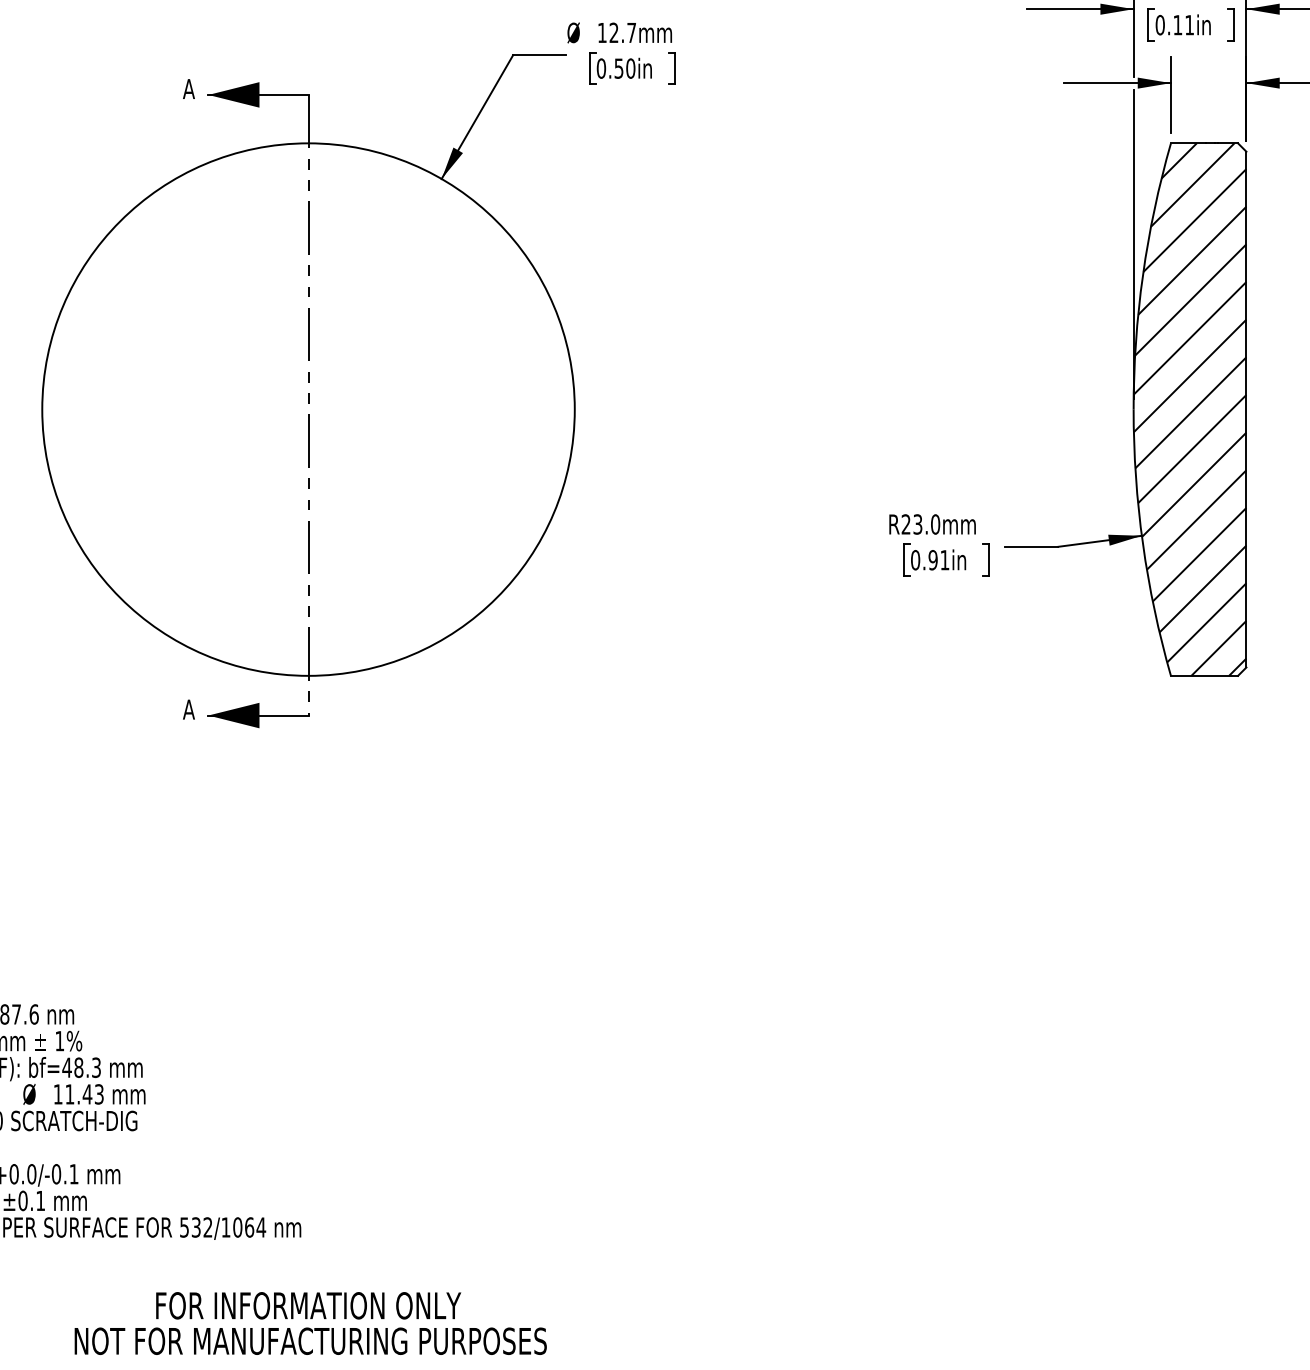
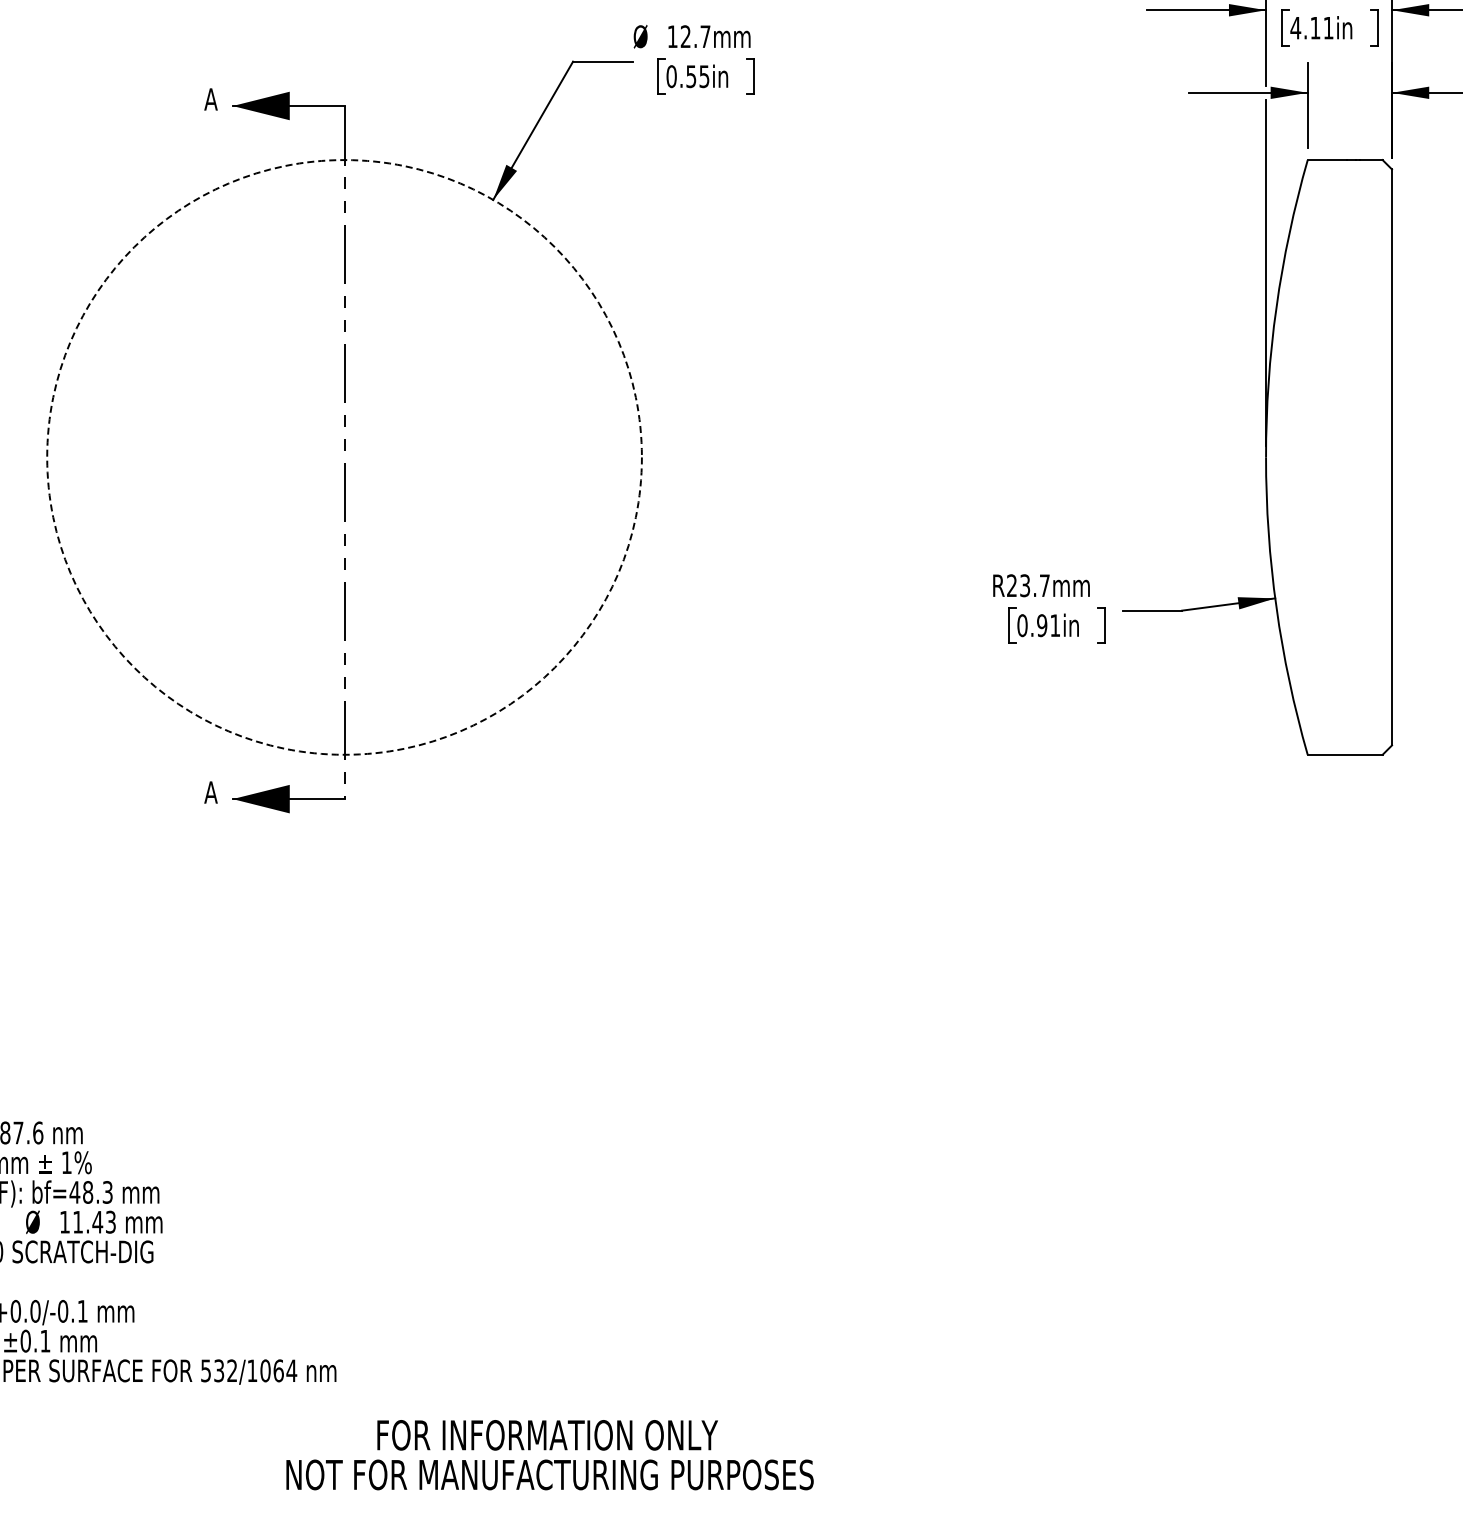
text: (1160, 24) -> (1295, 27), 0.11in -> 4.11in
text: (630, 68) -> (704, 76), 0.50in -> 0.55in
circle: (308, 409) -> (344, 457), solid -> dashed
hatch: (1190, 409) -> (1329, 457), removed
text: (935, 524) -> (1044, 585), R23.0mm -> R23.7mm
text: (310, 1323) -> (549, 1455), moved

